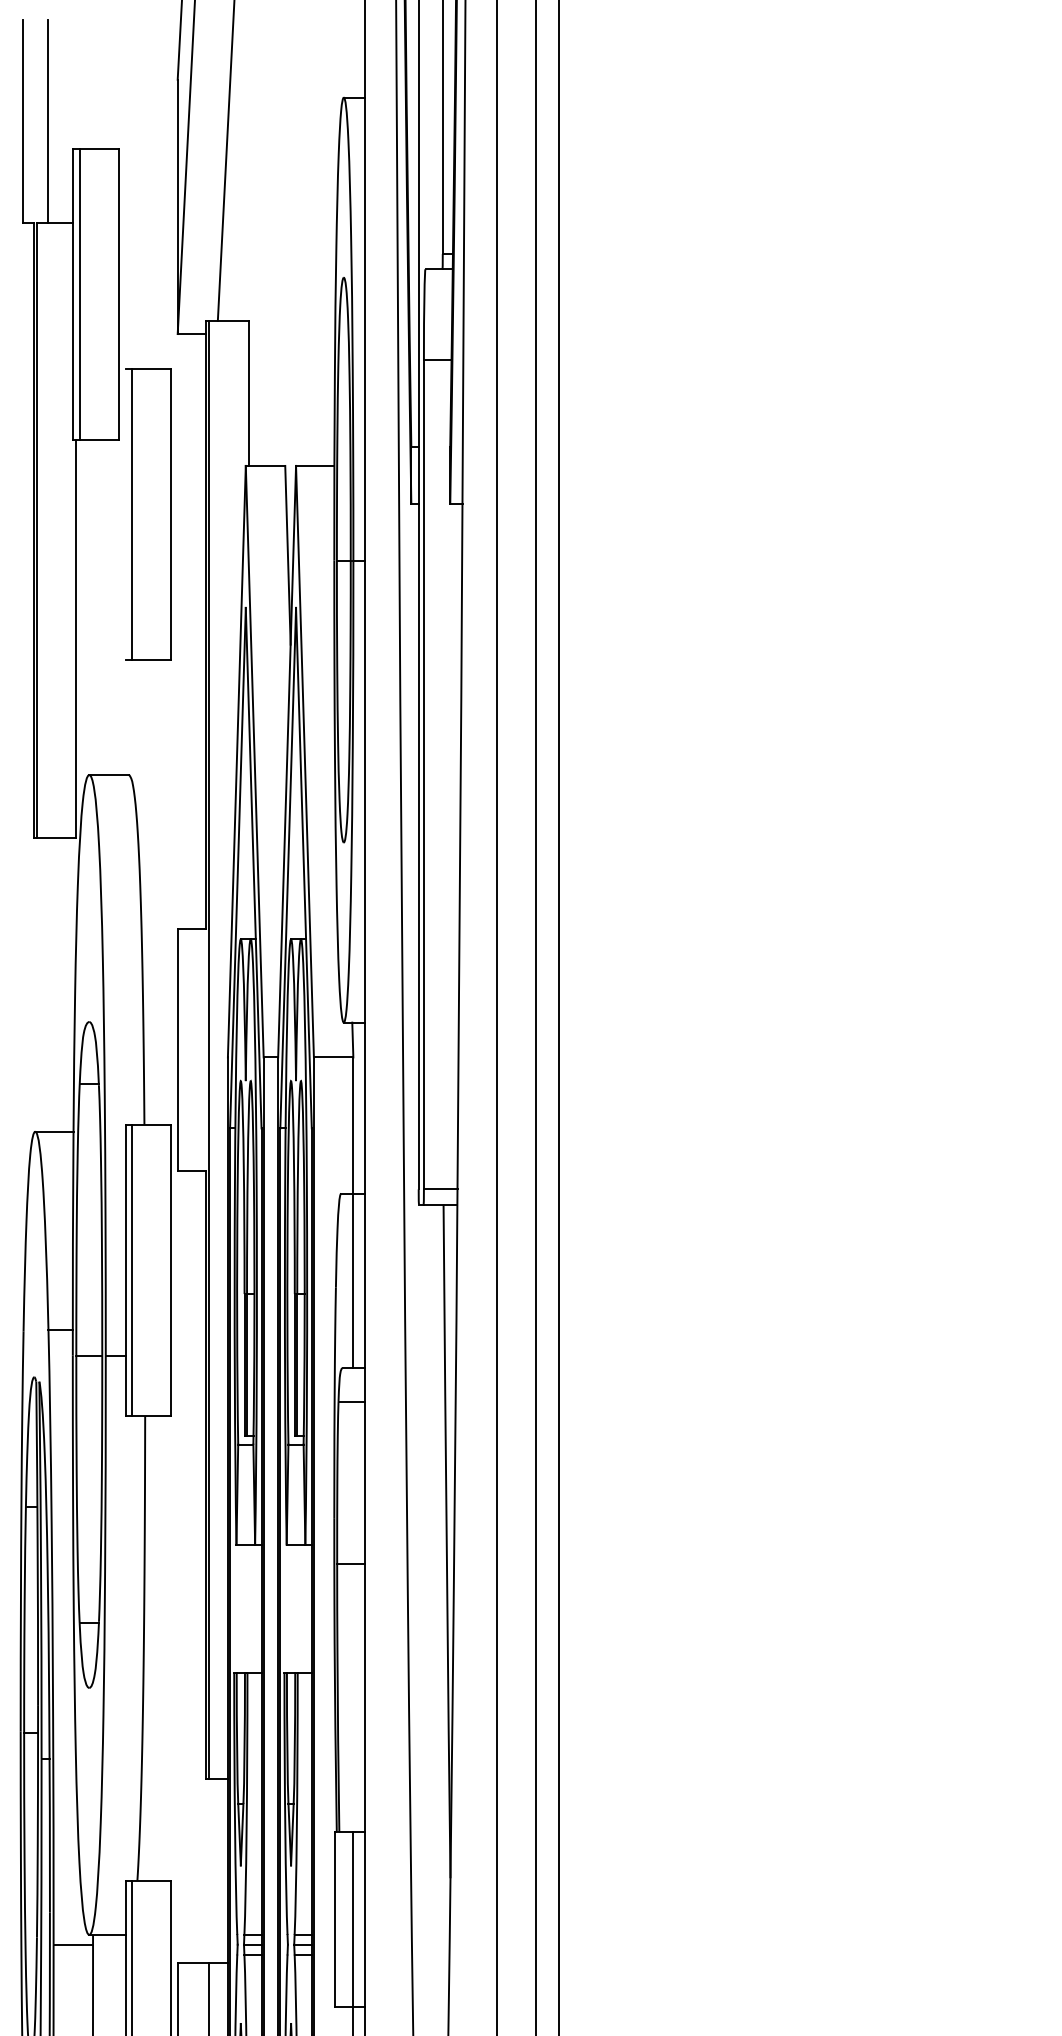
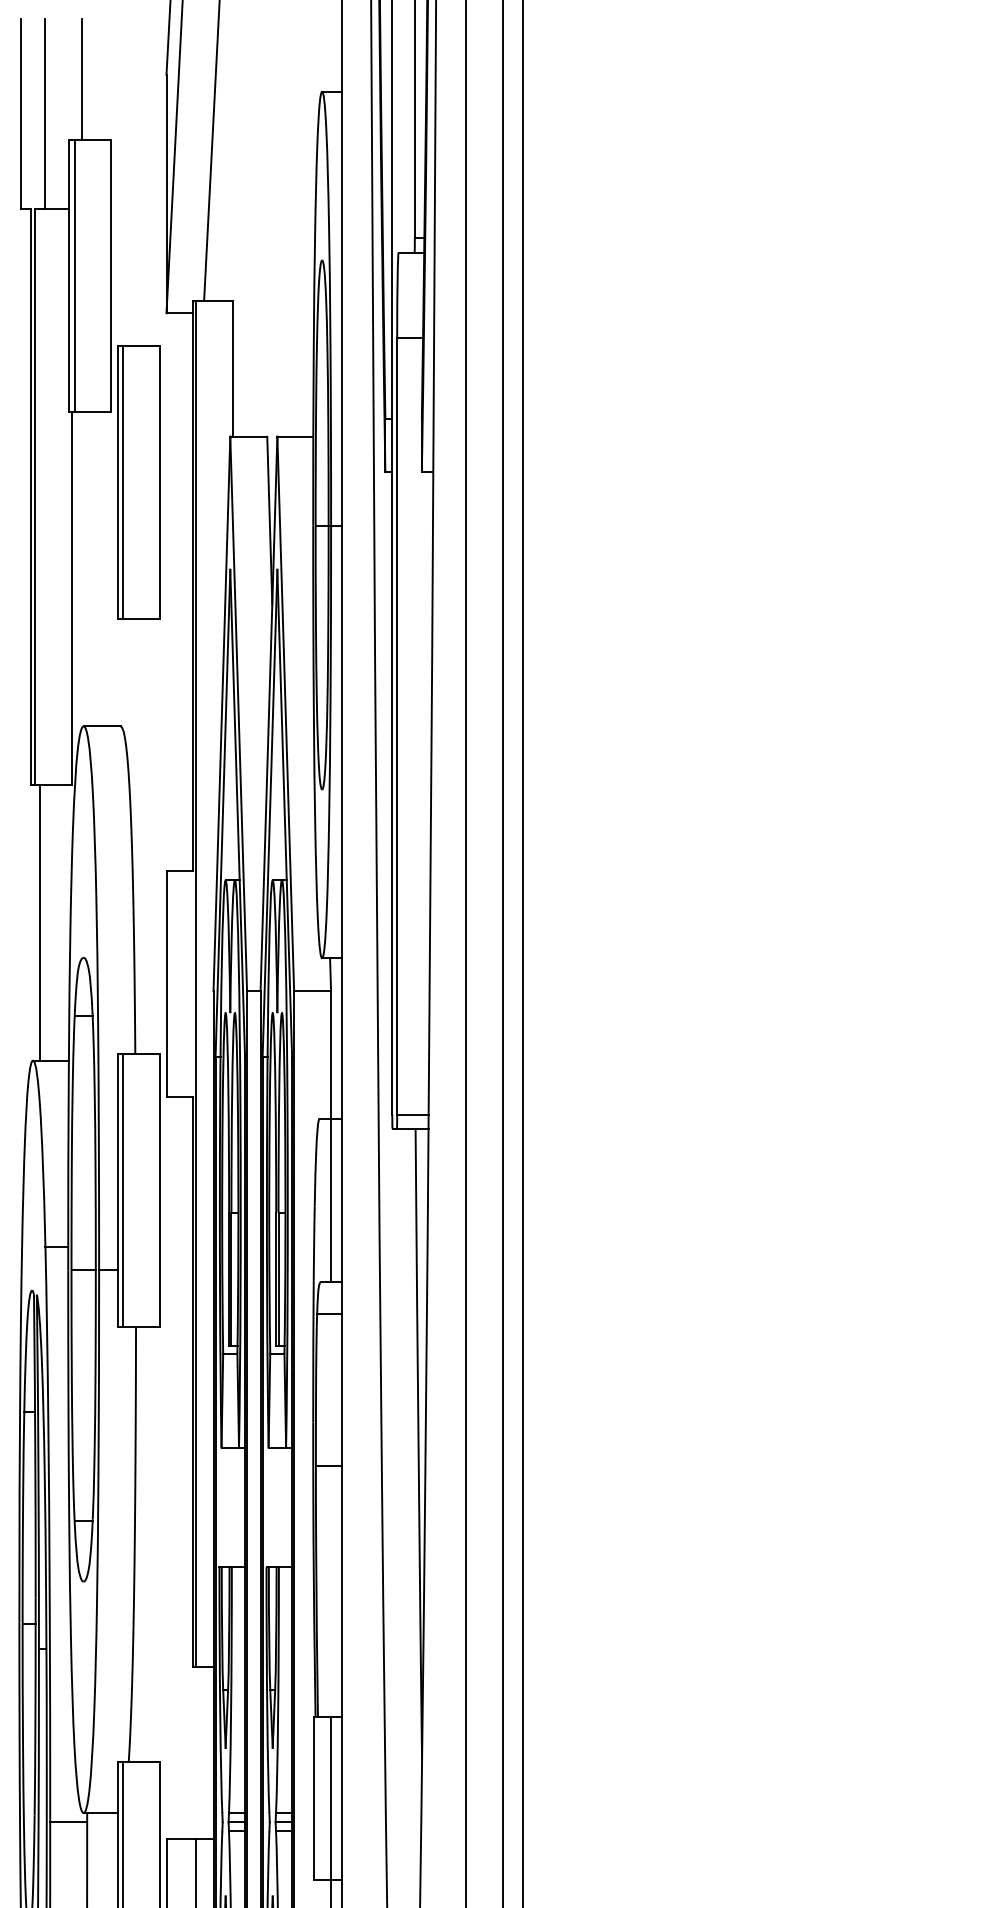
line: (87, 84) -> (81, 79), added
line: (125, 514) -> (117, 482), added
line: (42, 984) -> (39, 922), added

